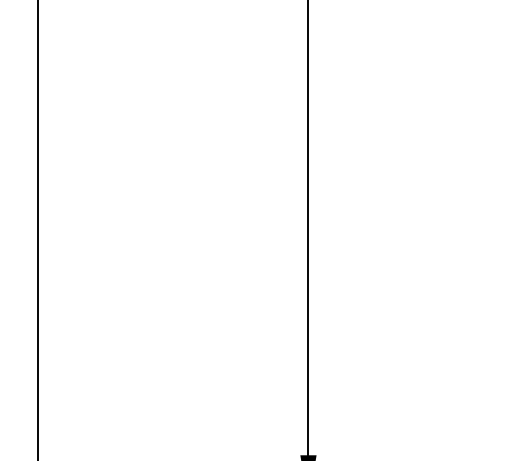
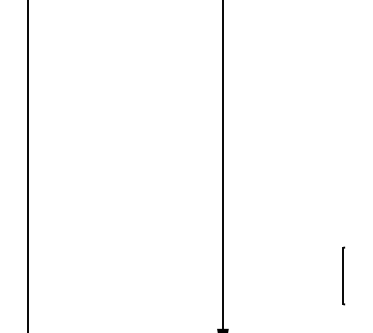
part: (475, 382) -> (343, 276), added

